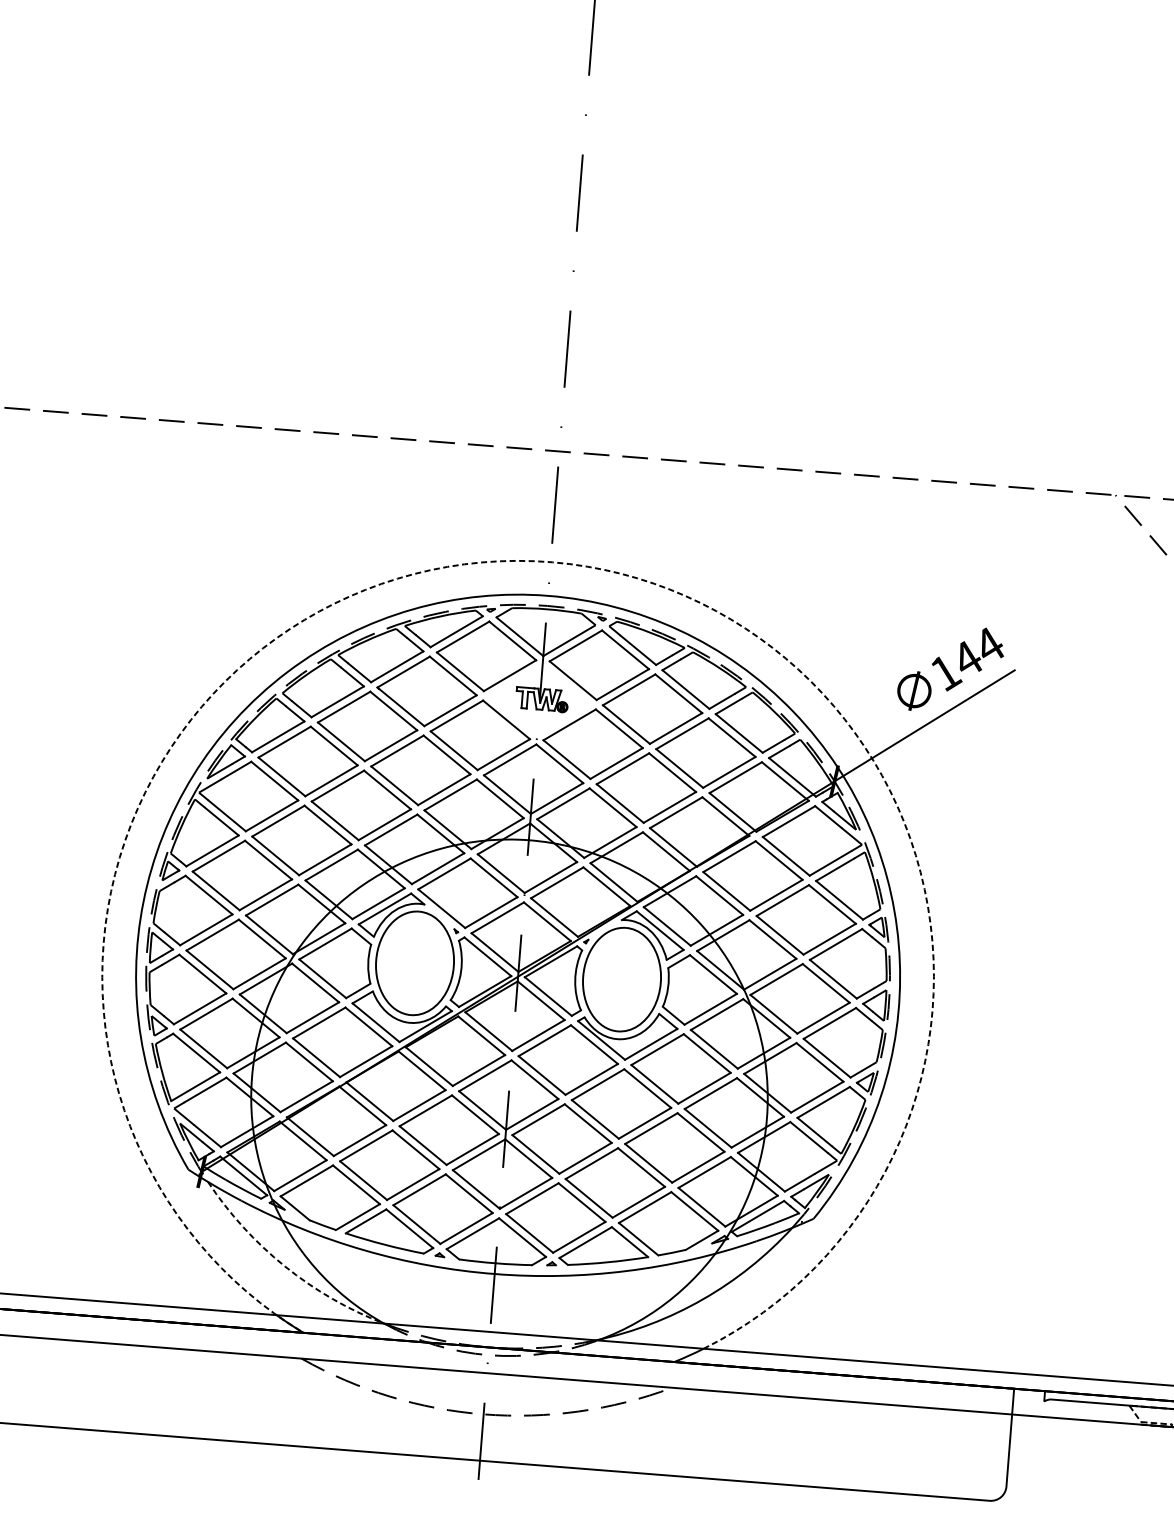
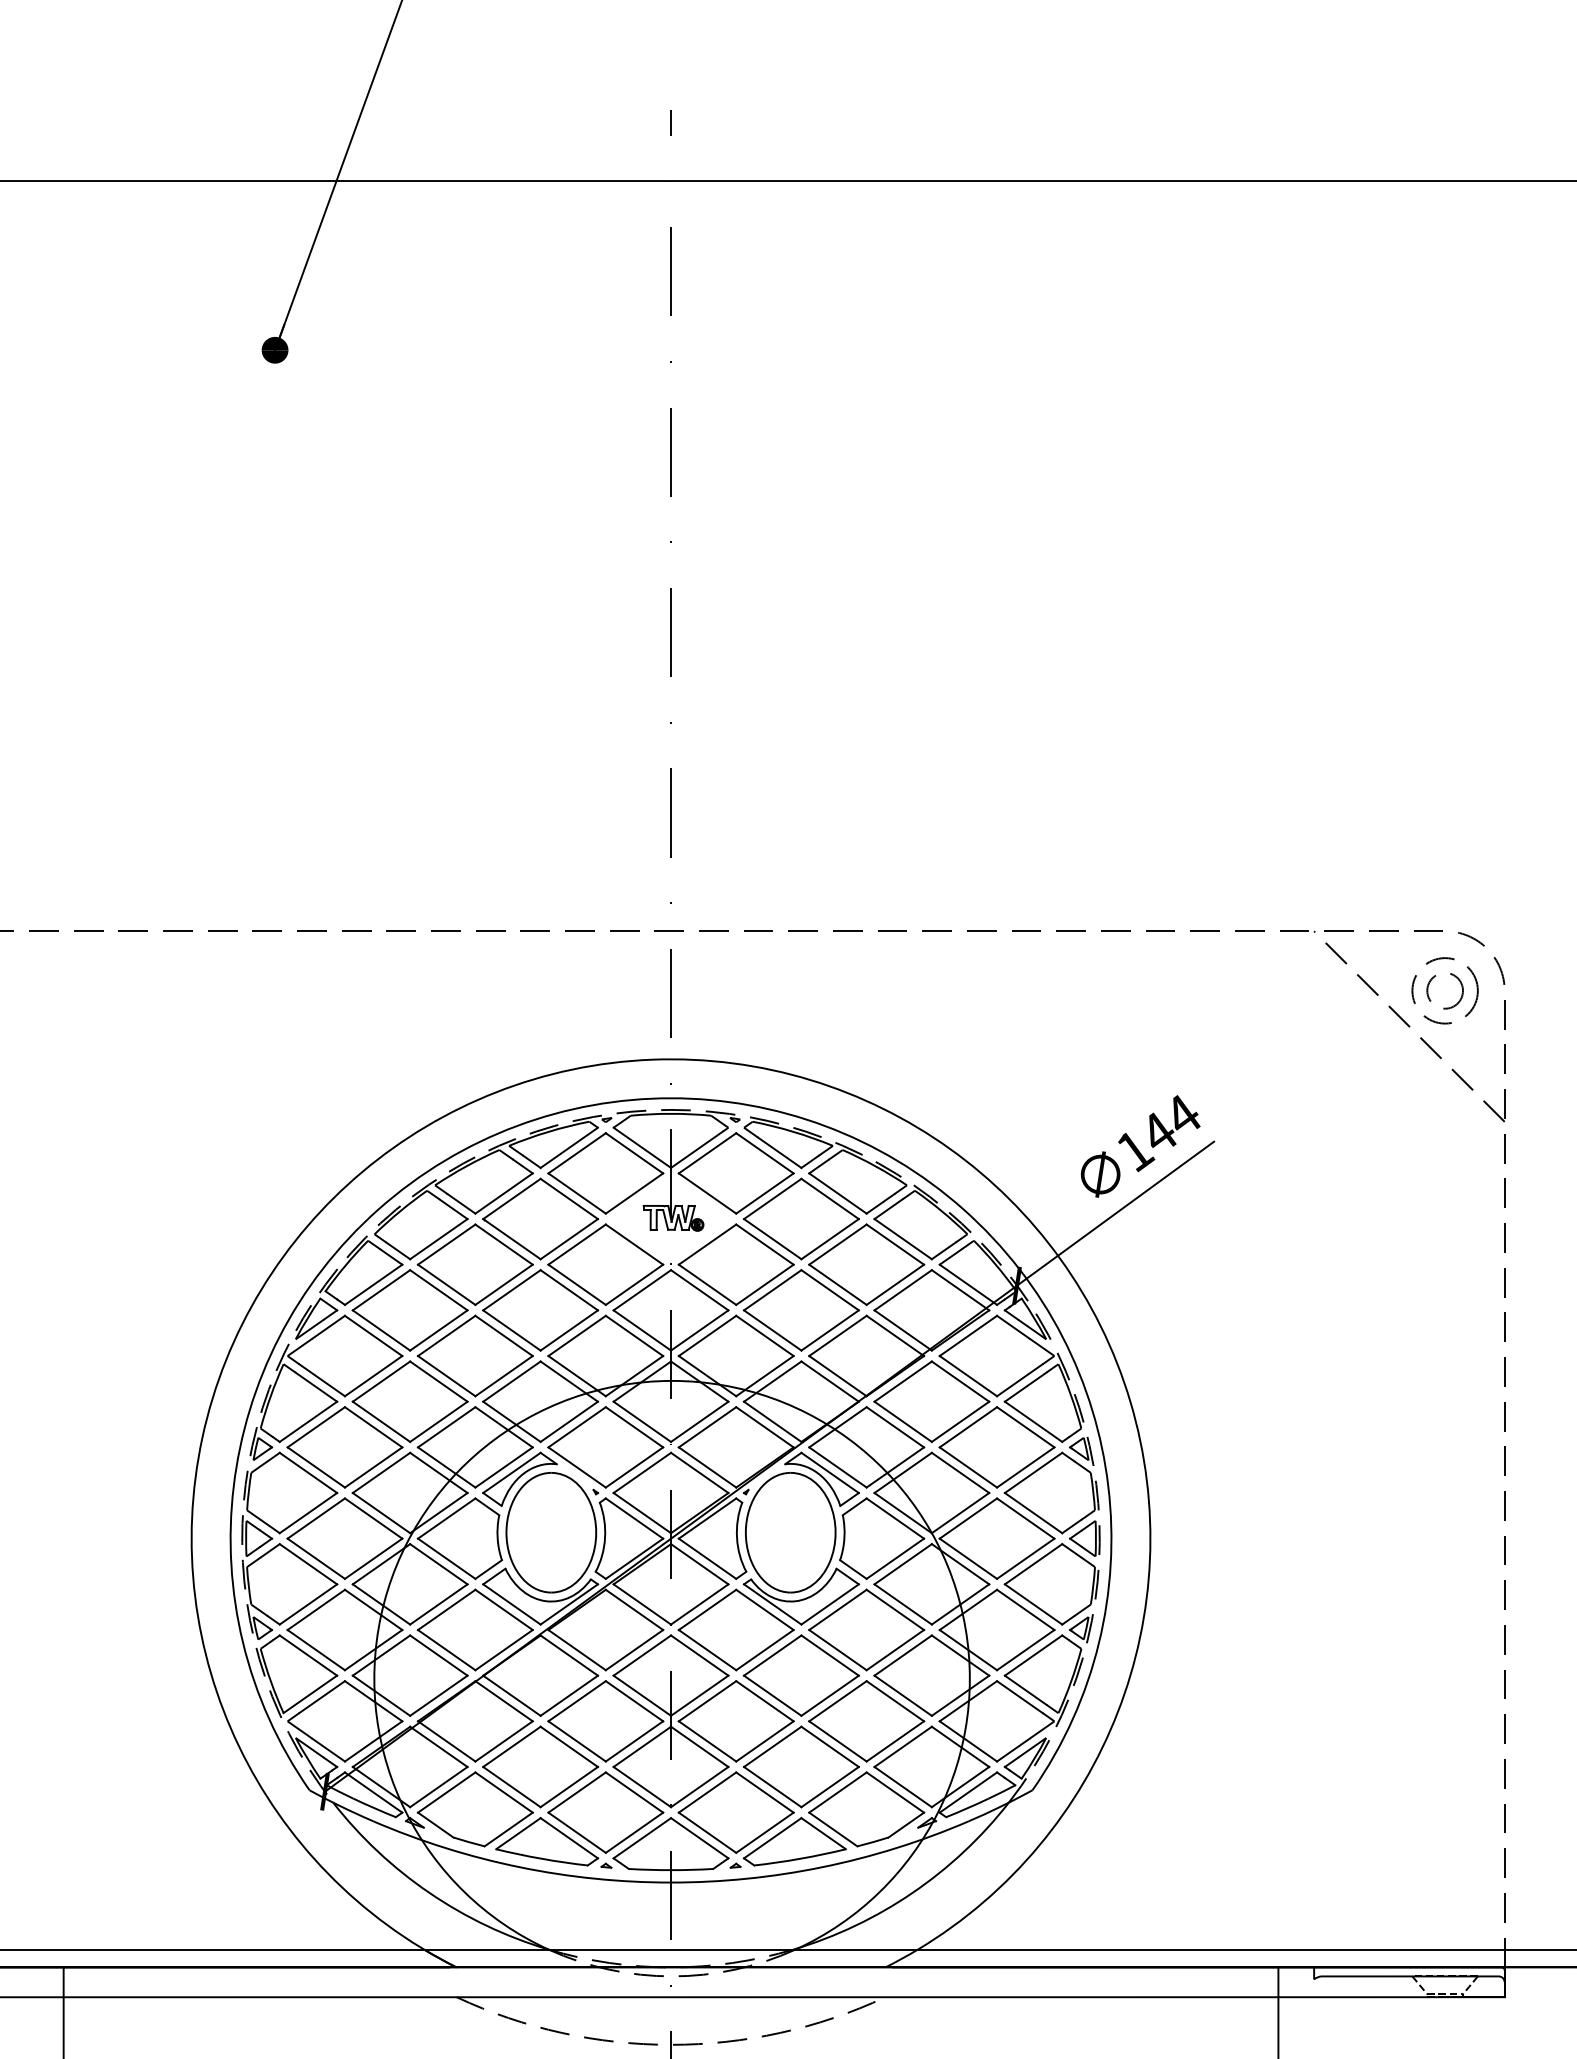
arc: (534, 561) -> (652, 1059), dashed -> solid
arc: (285, 1266) -> (429, 1892), dashed -> solid

